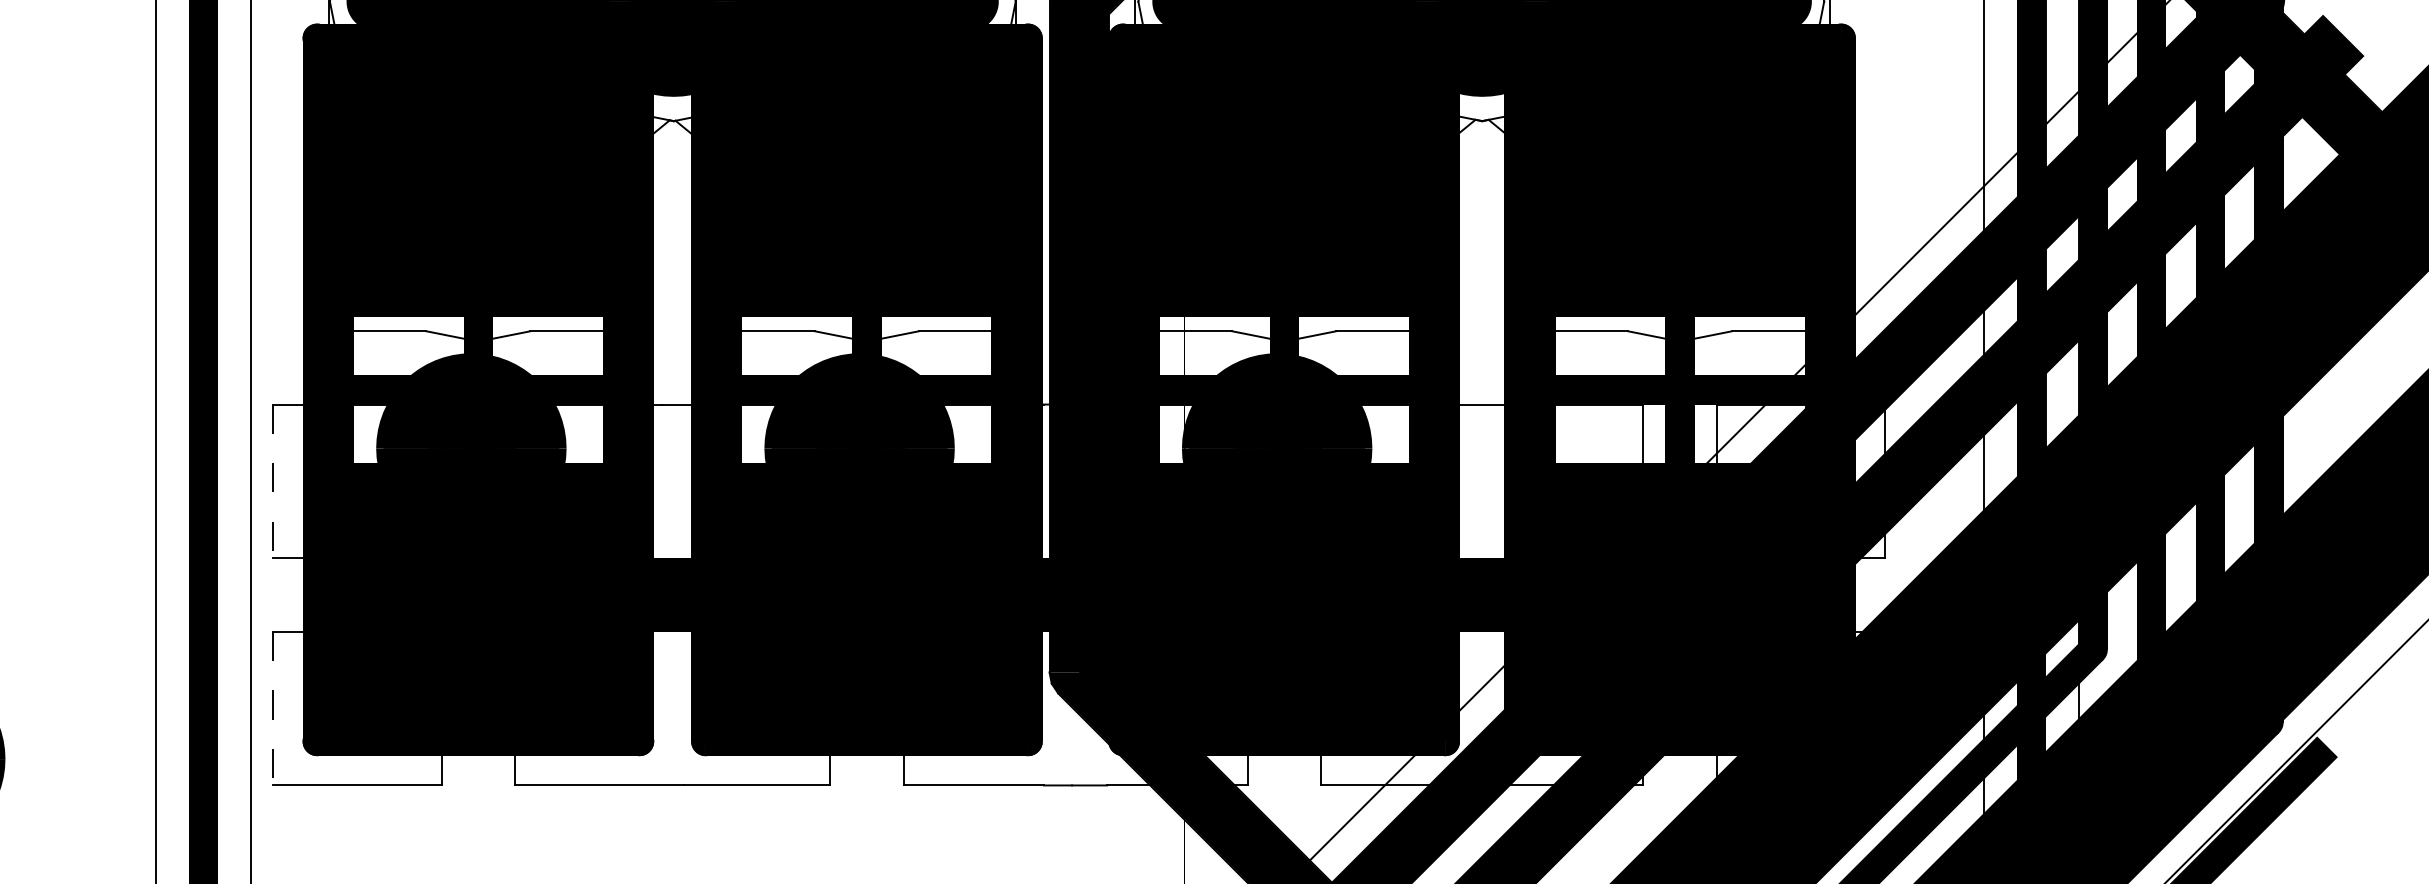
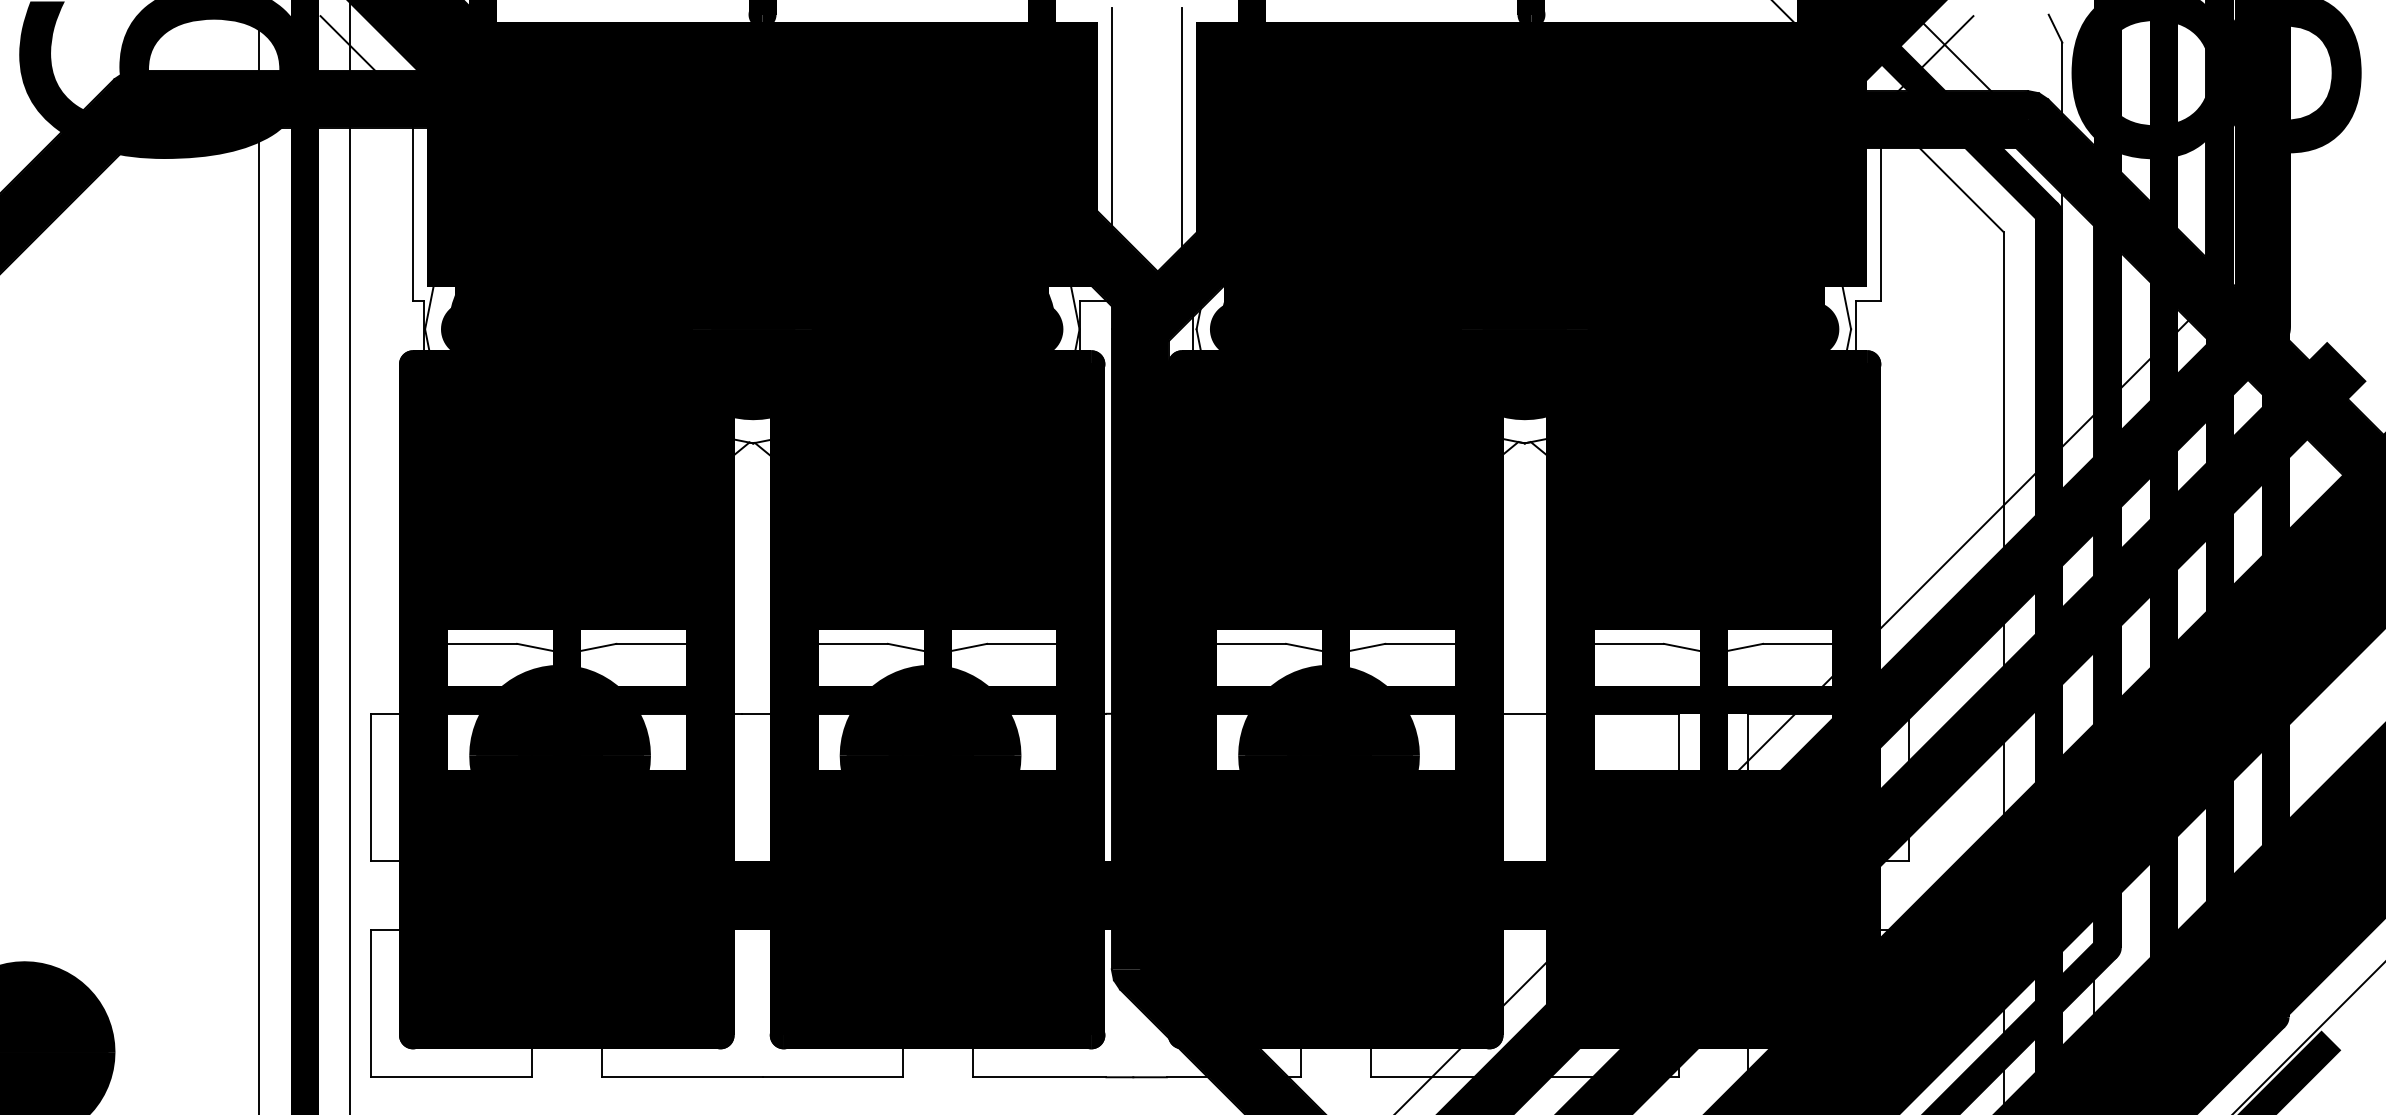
line: (273, 481) -> (371, 787), dashed -> solid
line: (273, 709) -> (371, 1004), dashed -> solid

